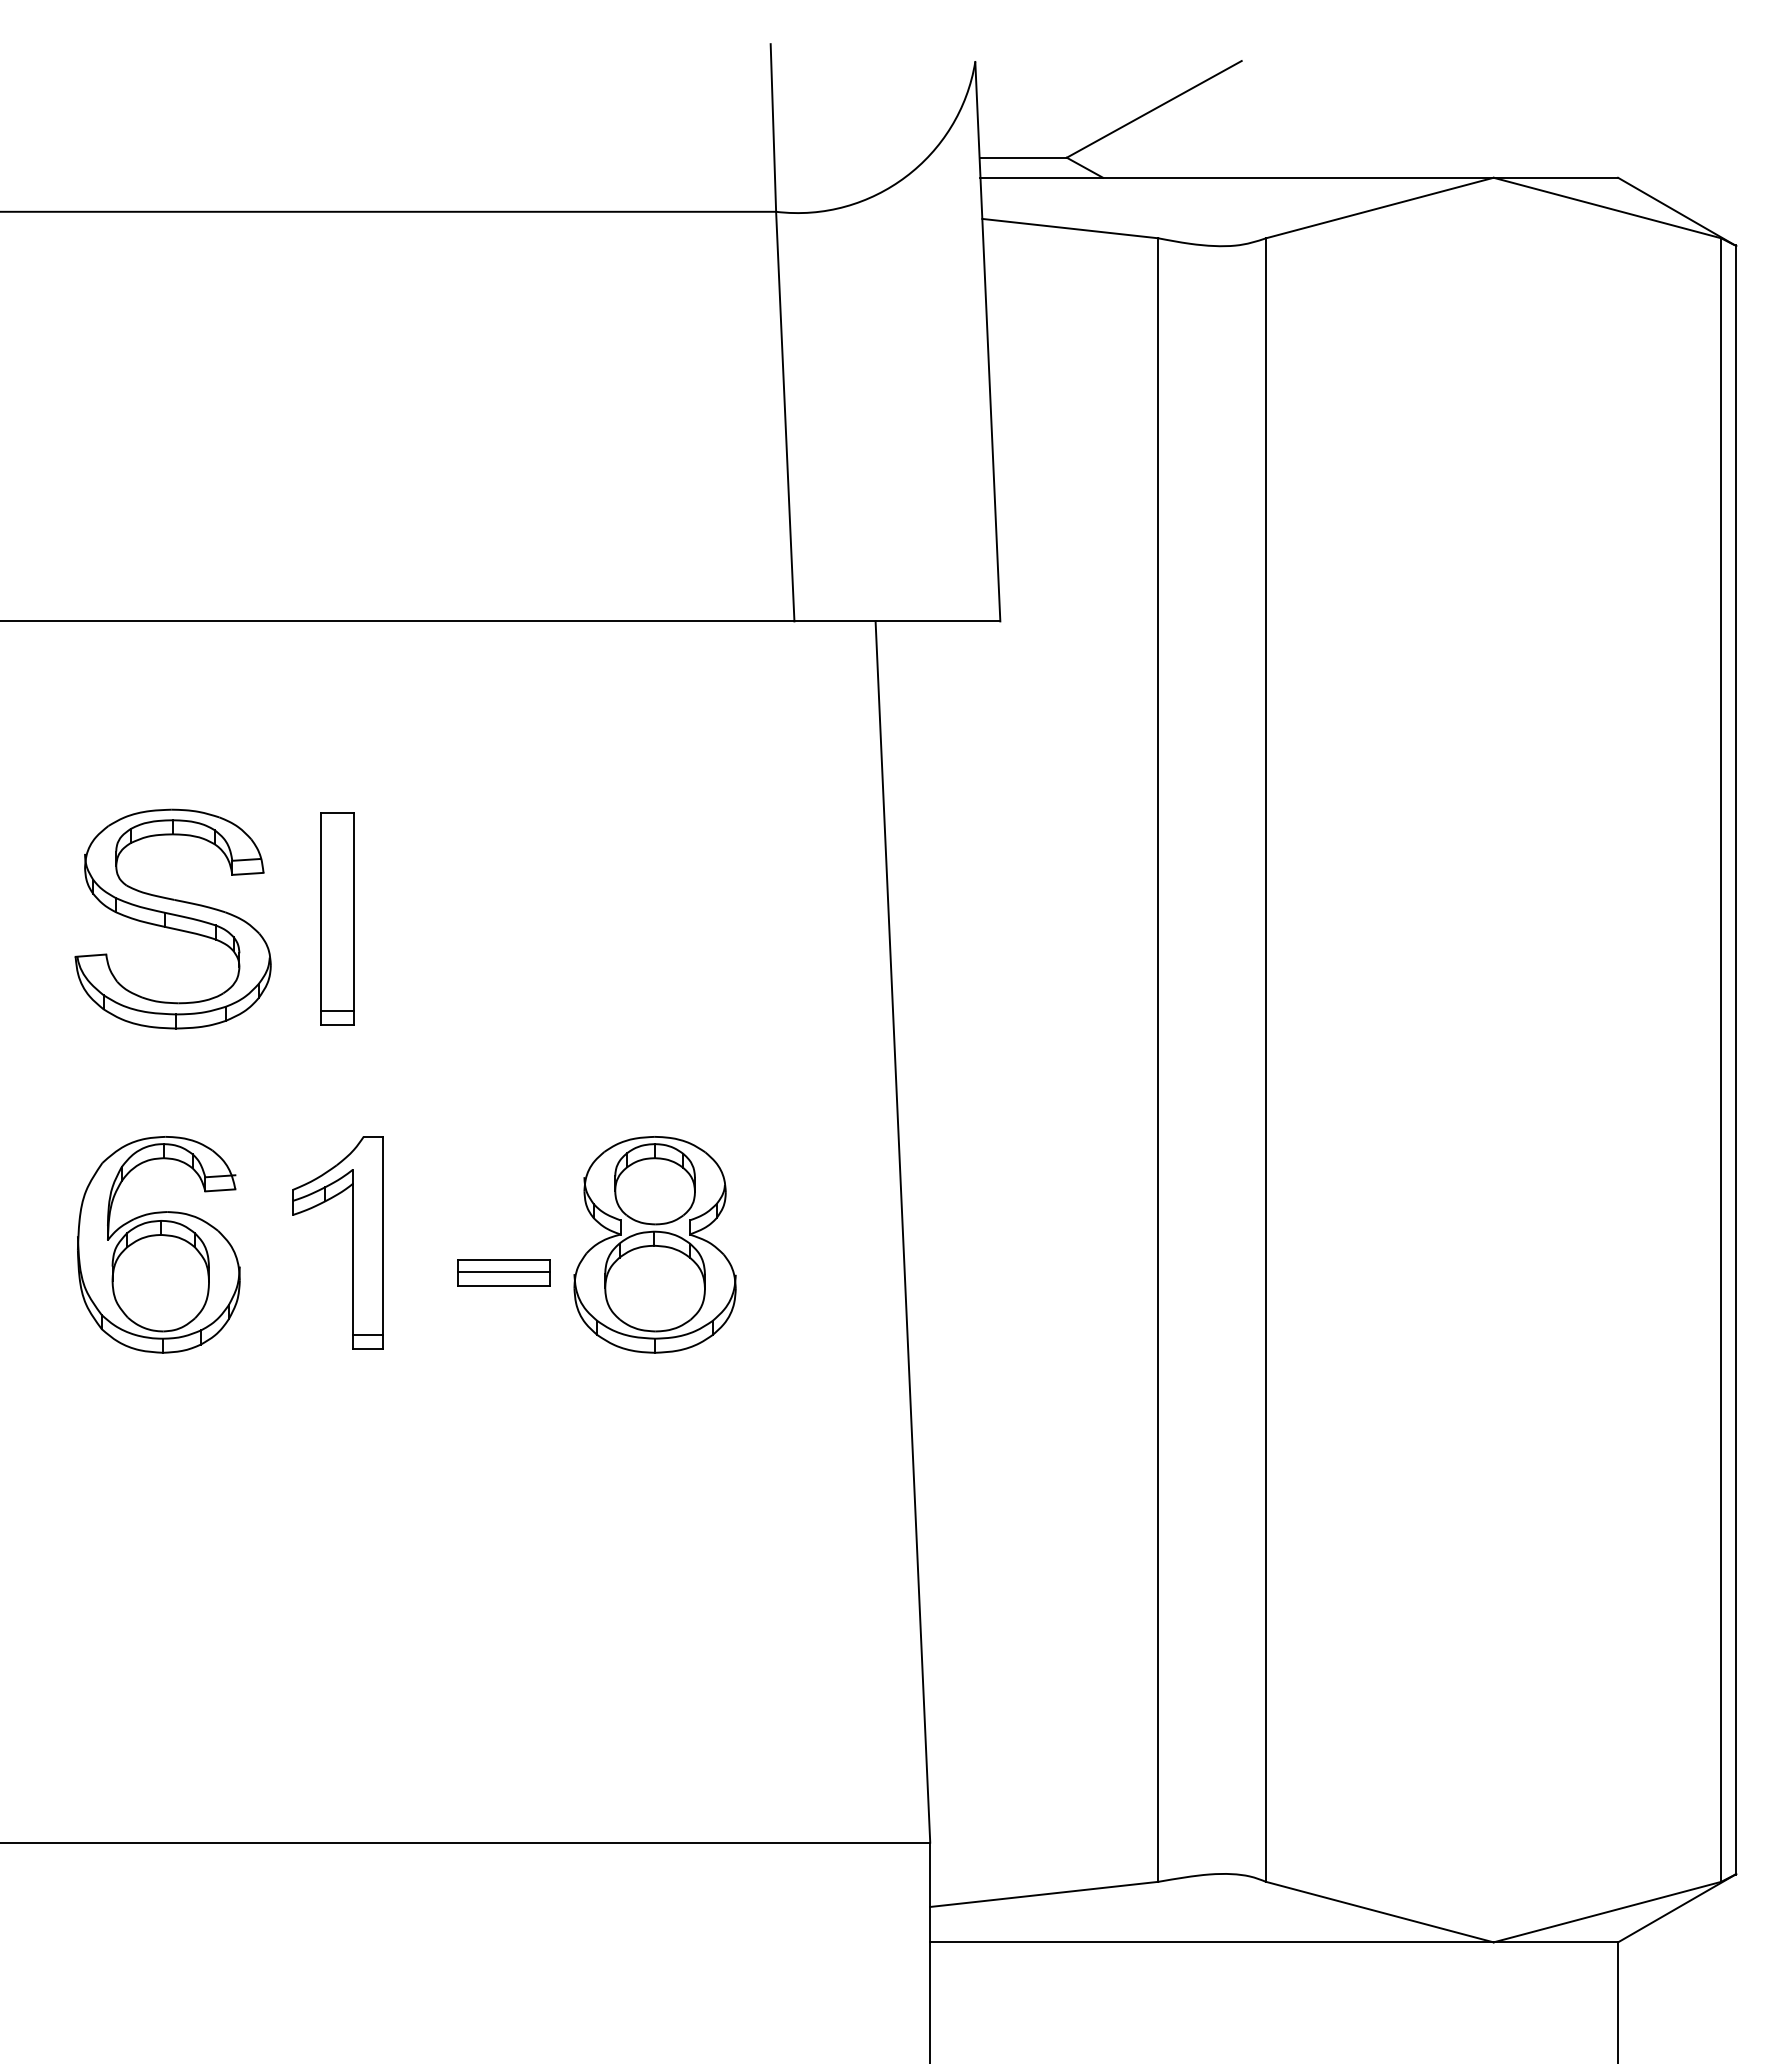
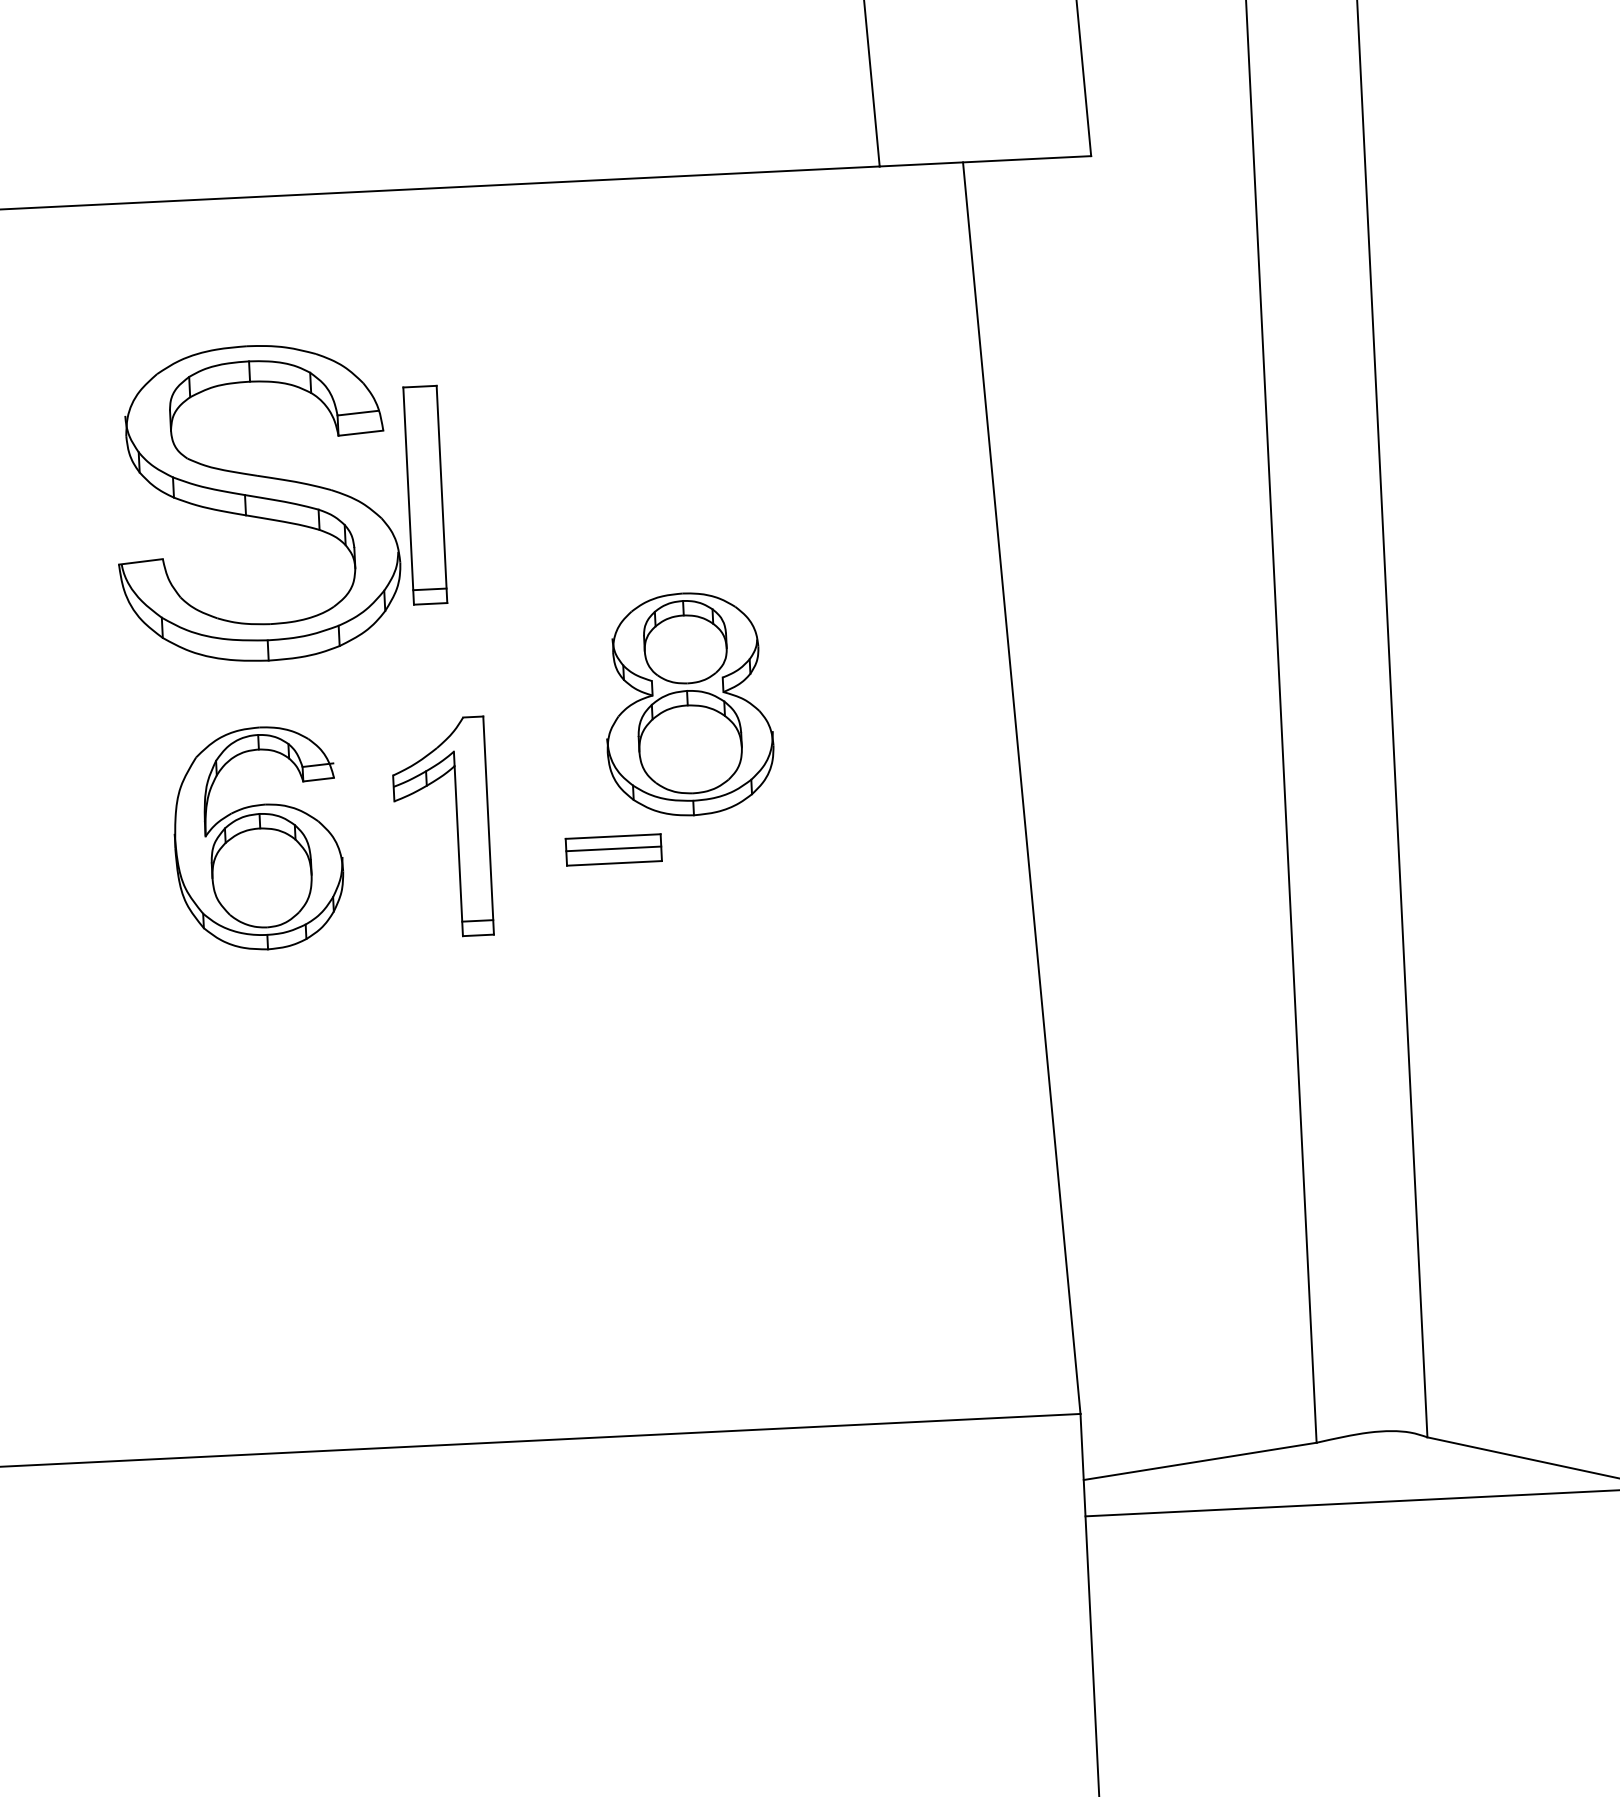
part: (172, 918) -> (255, 502), size x1.4
part: (654, 1244) -> (687, 704), moved

